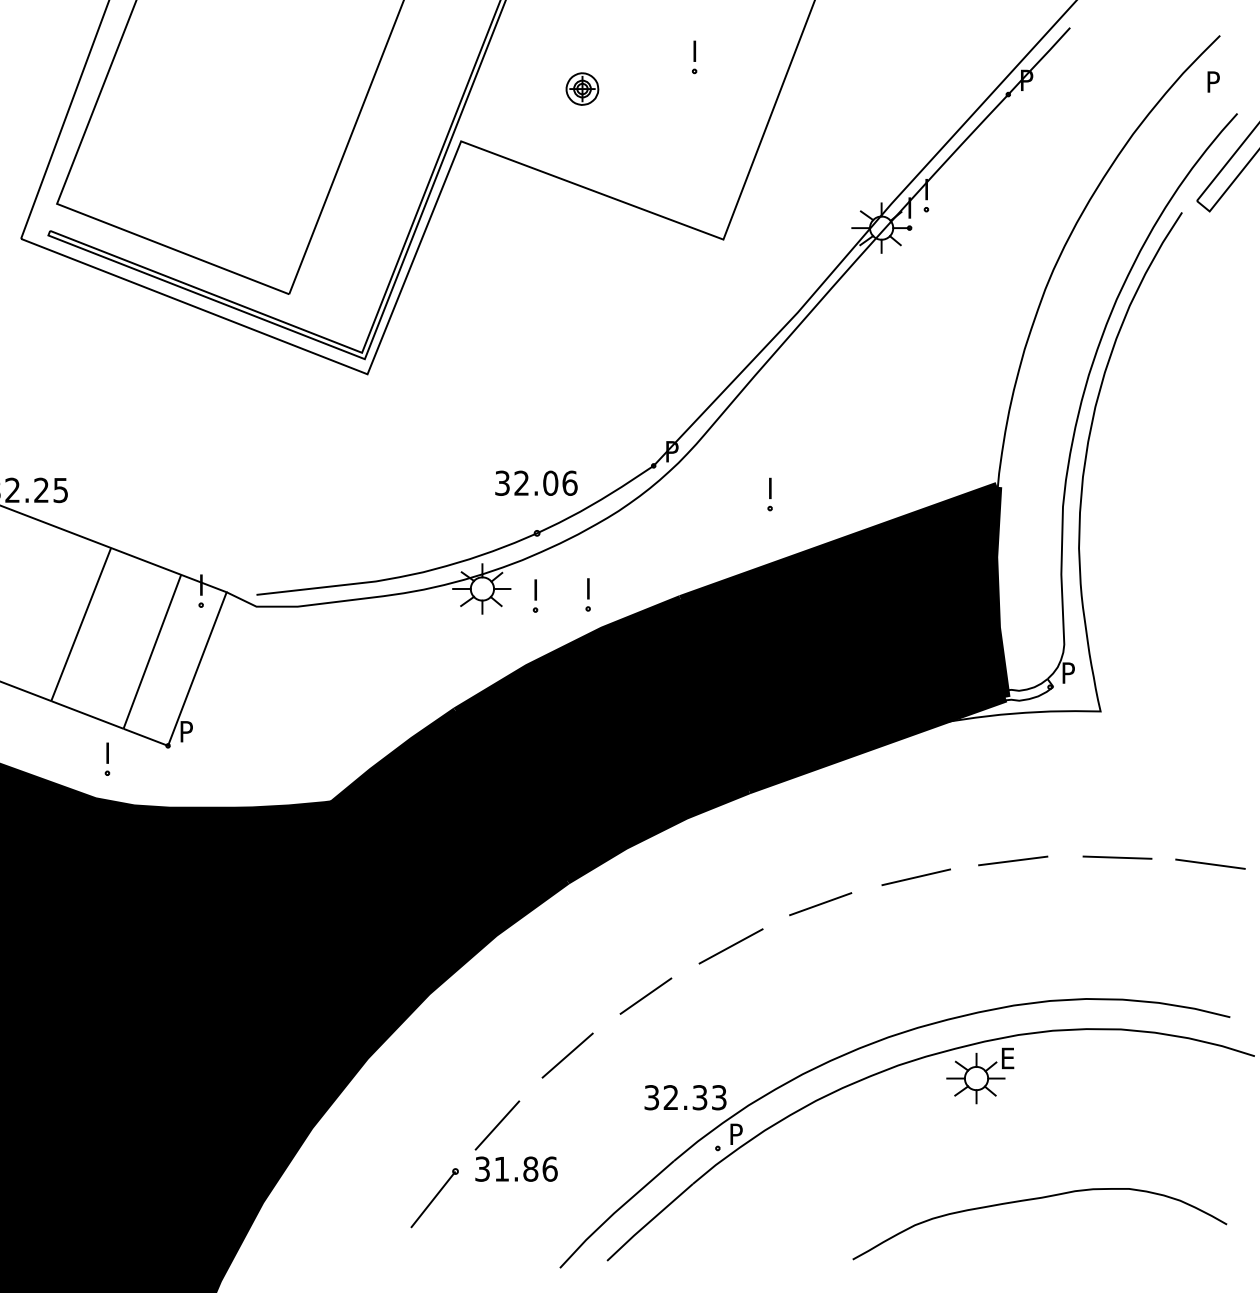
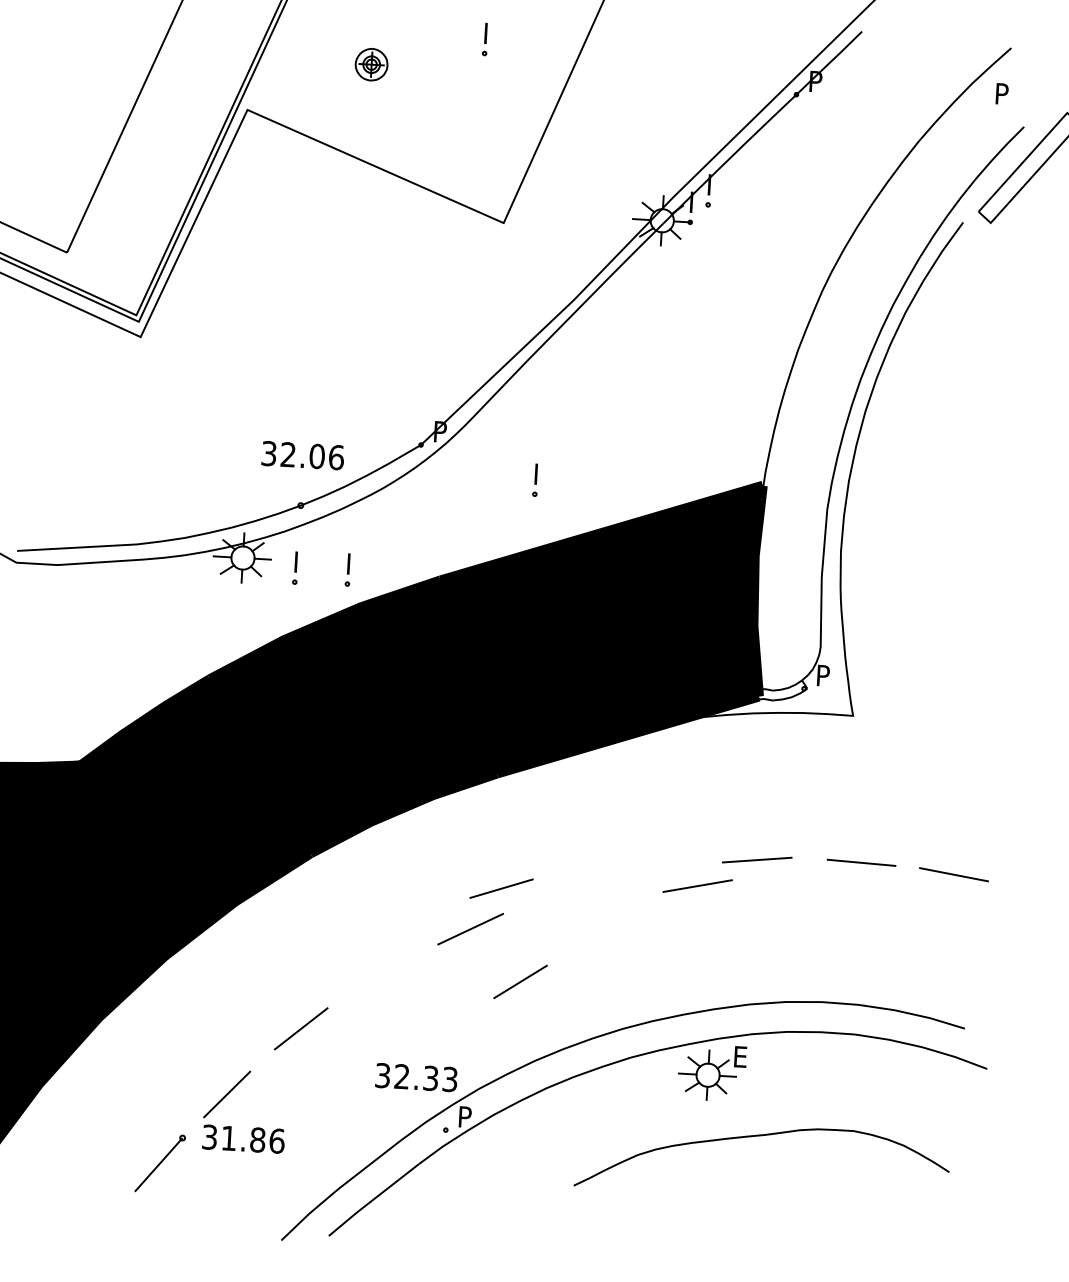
line: (915, 877) -> (696, 886), moved
line: (820, 904) -> (501, 888), moved
line: (645, 995) -> (520, 981), moved
curve: (1032, 1200) -> (756, 1137), moved

